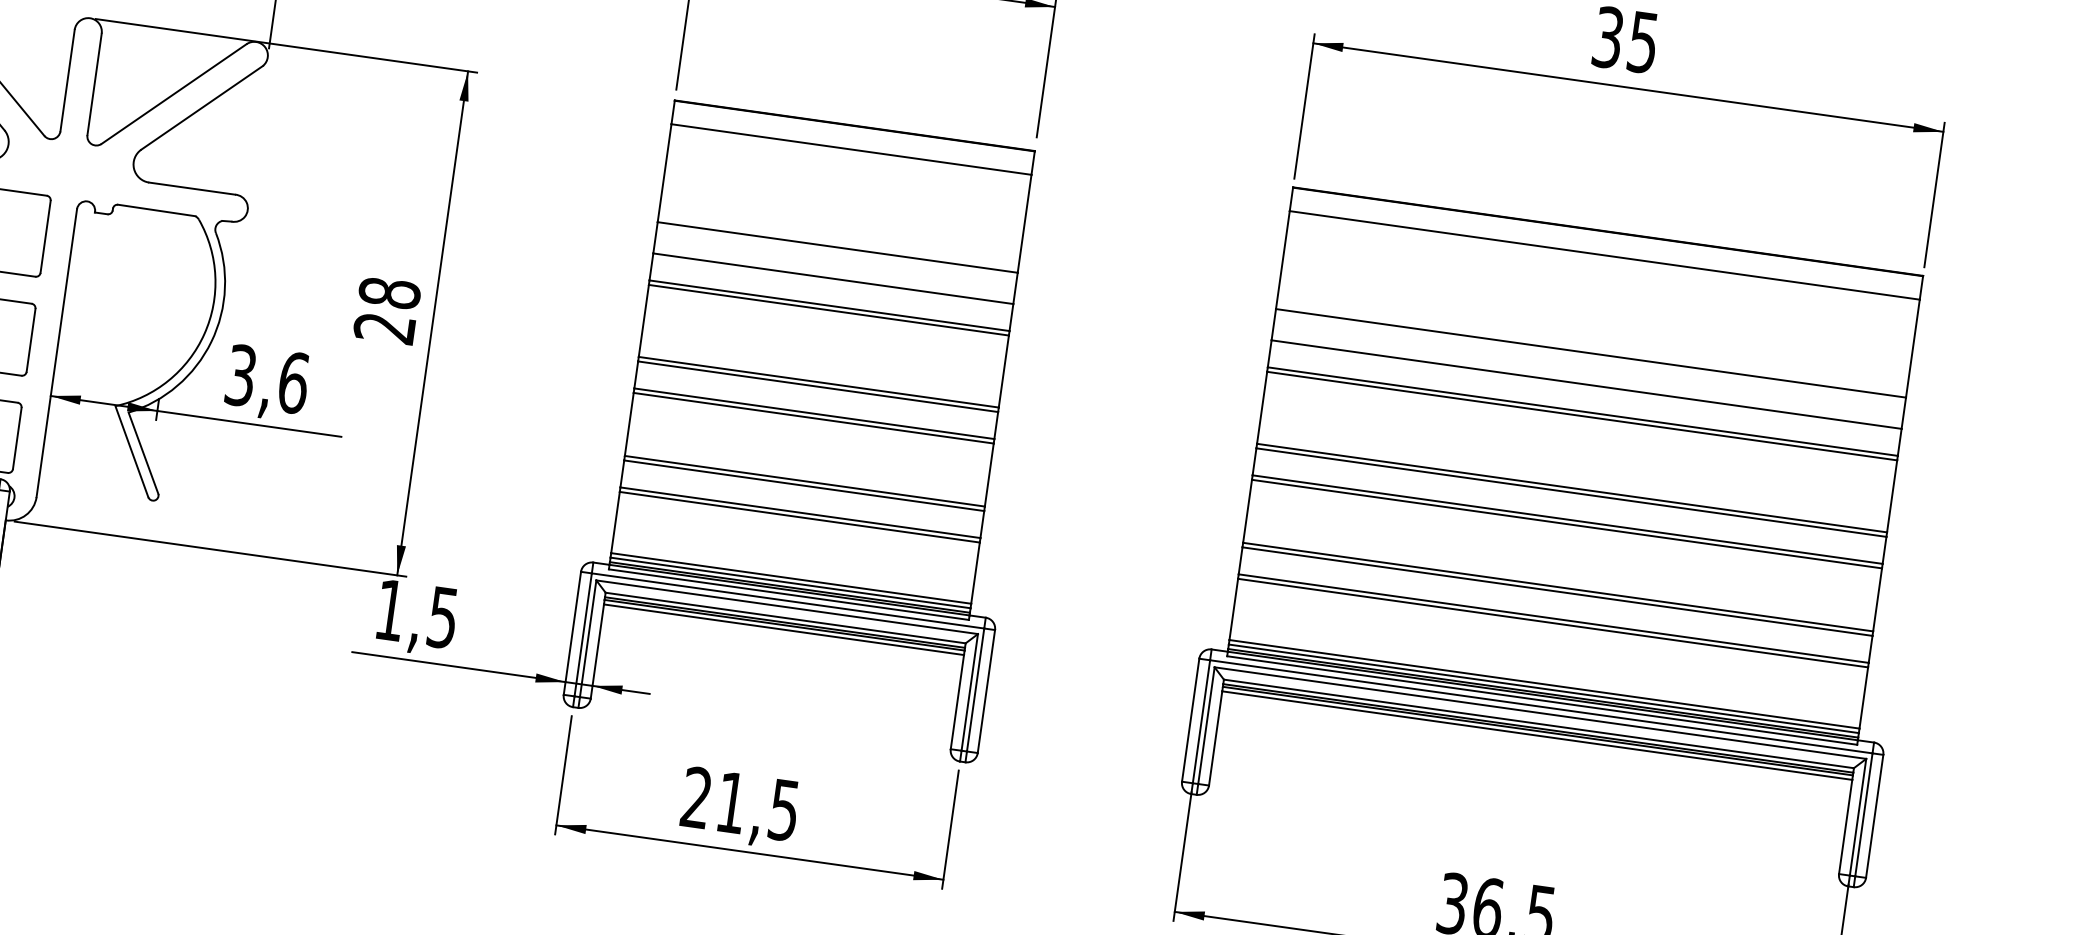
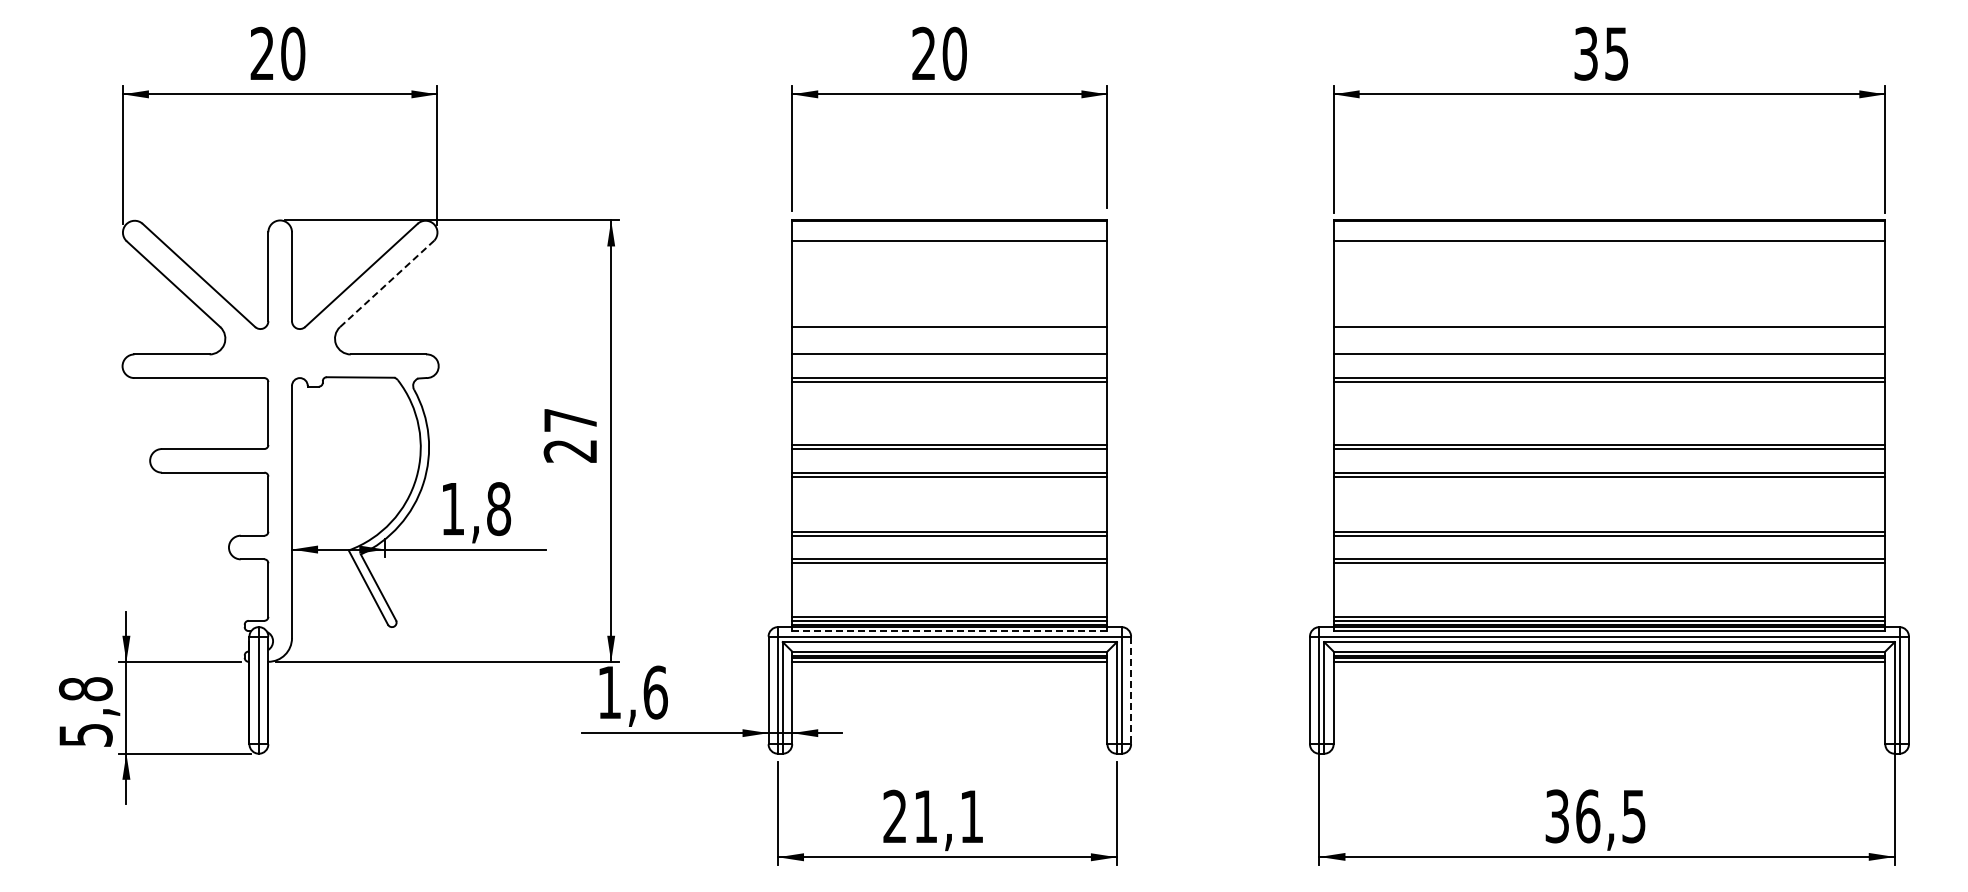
line: (202, 107) -> (387, 283), solid -> dashed
text: (389, 293) -> (570, 420), 28 -> 27
text: (267, 379) -> (476, 509), 3,6 -> 1,8
line: (788, 595) -> (949, 631), solid -> dashed
text: (442, 617) -> (655, 692), 1,5 -> 1,6
line: (986, 691) -> (1131, 690), solid -> dashed
text: (783, 809) -> (971, 816), 21,5 -> 21,1

